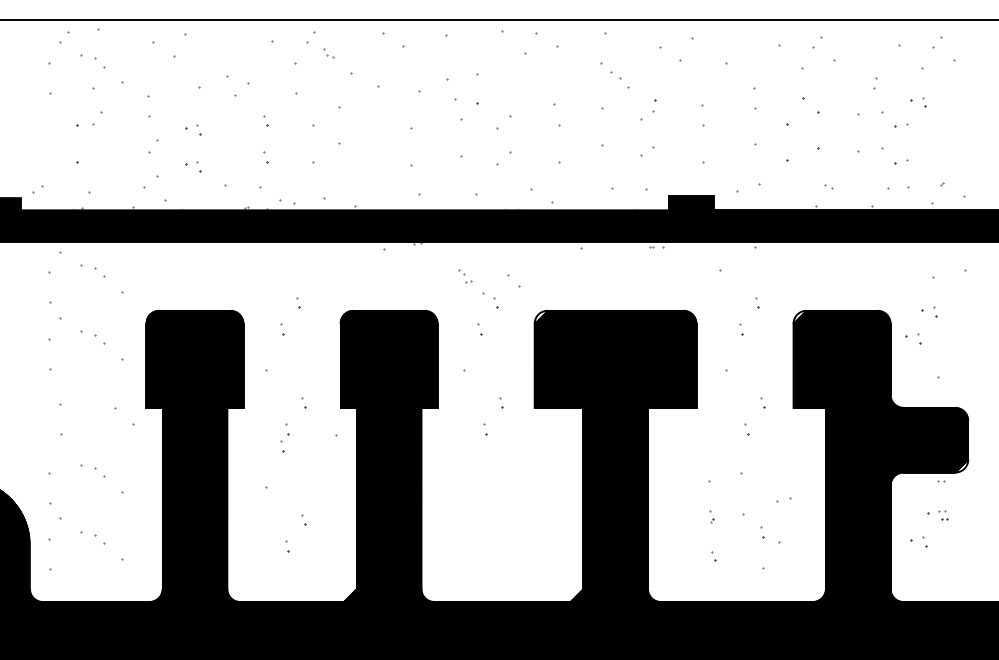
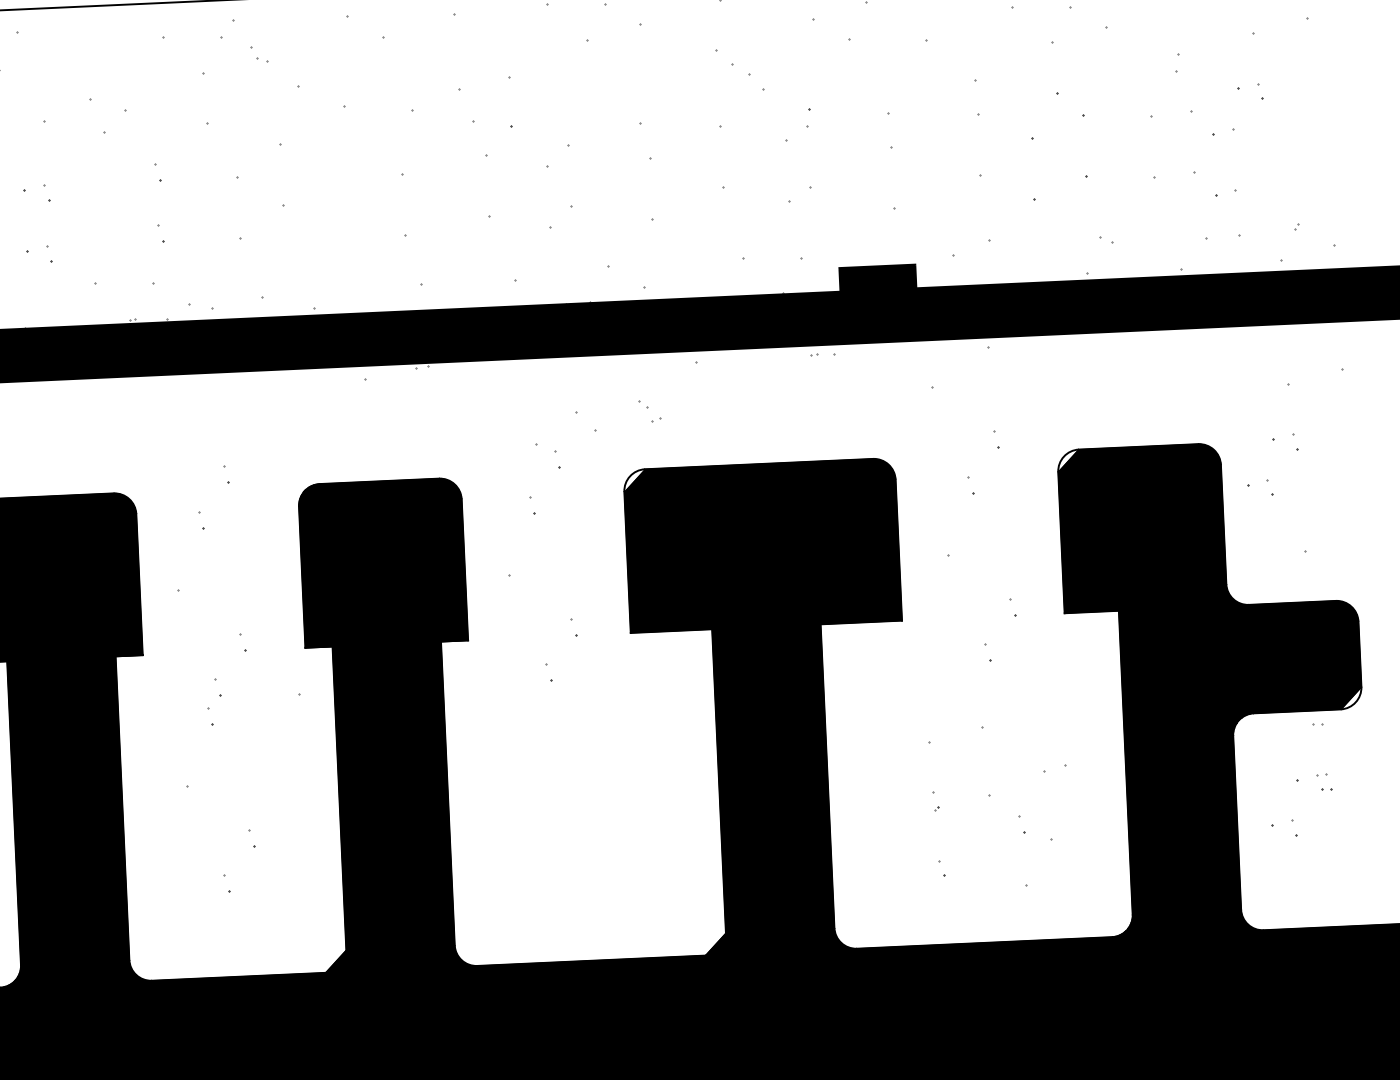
part: (465, 276) -> (650, 411), moved

